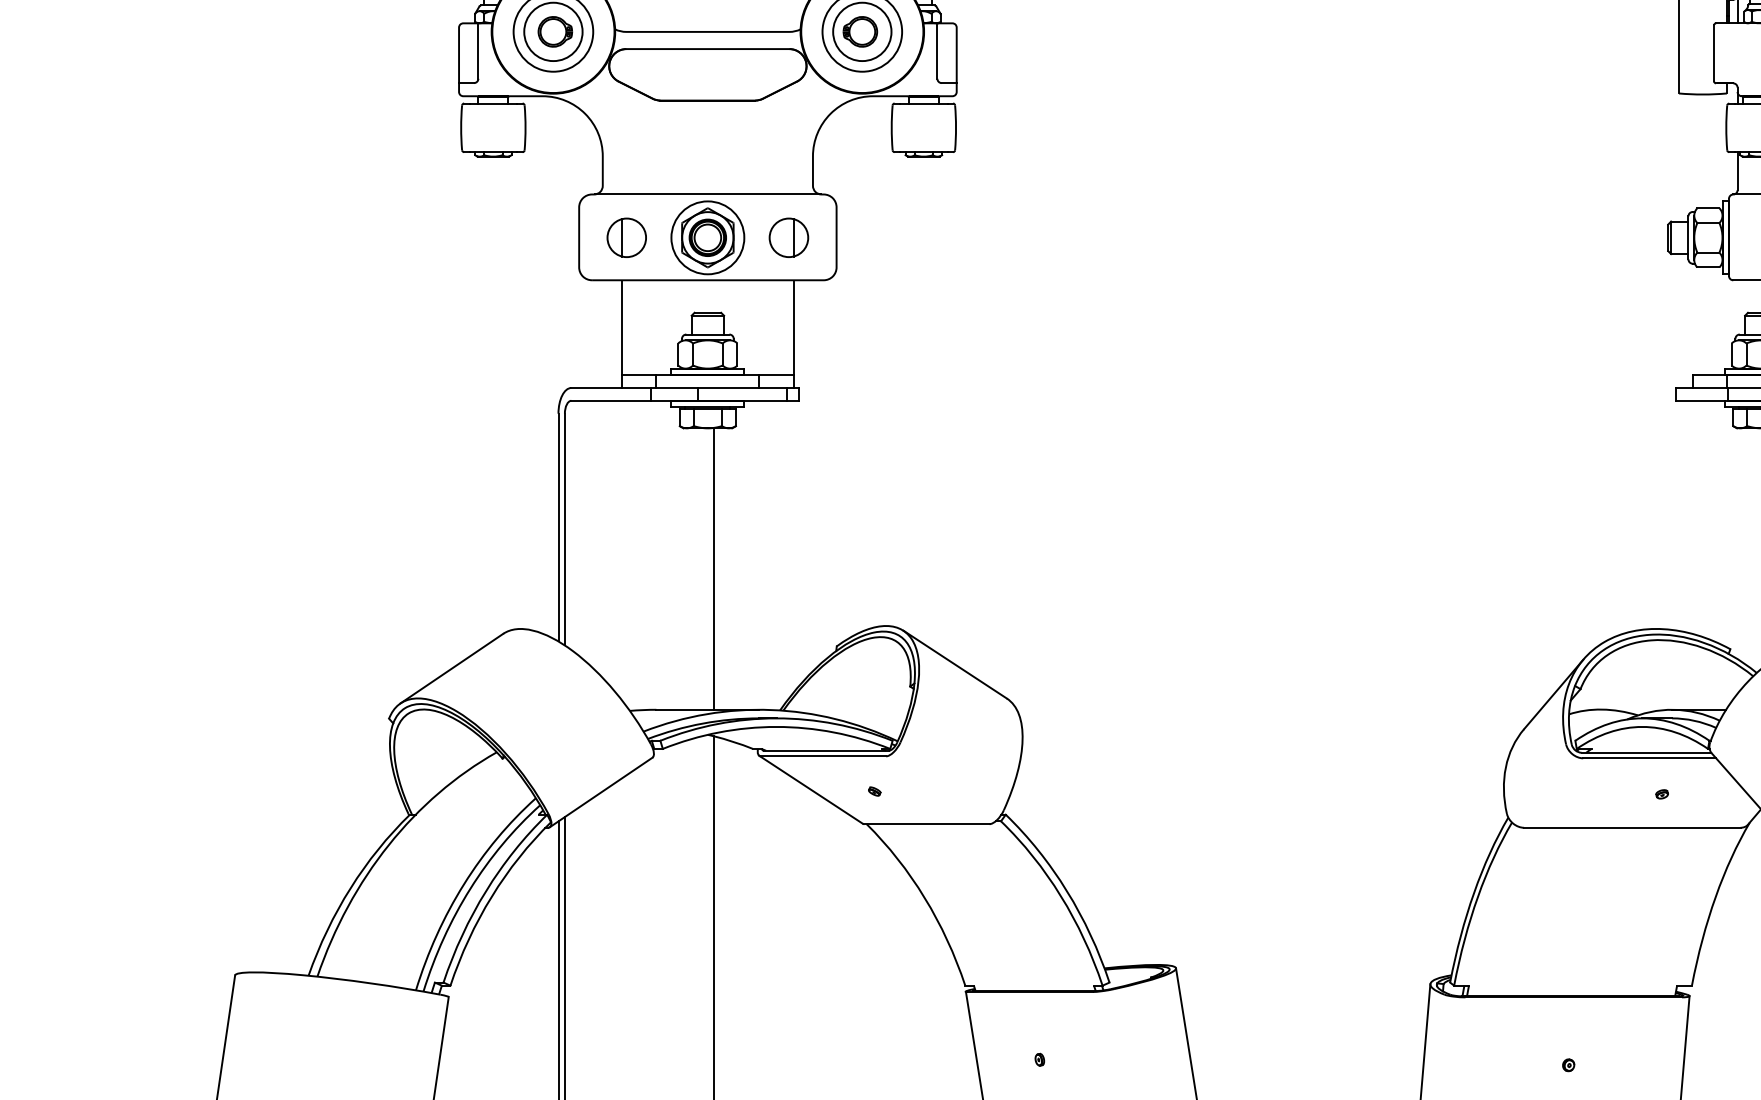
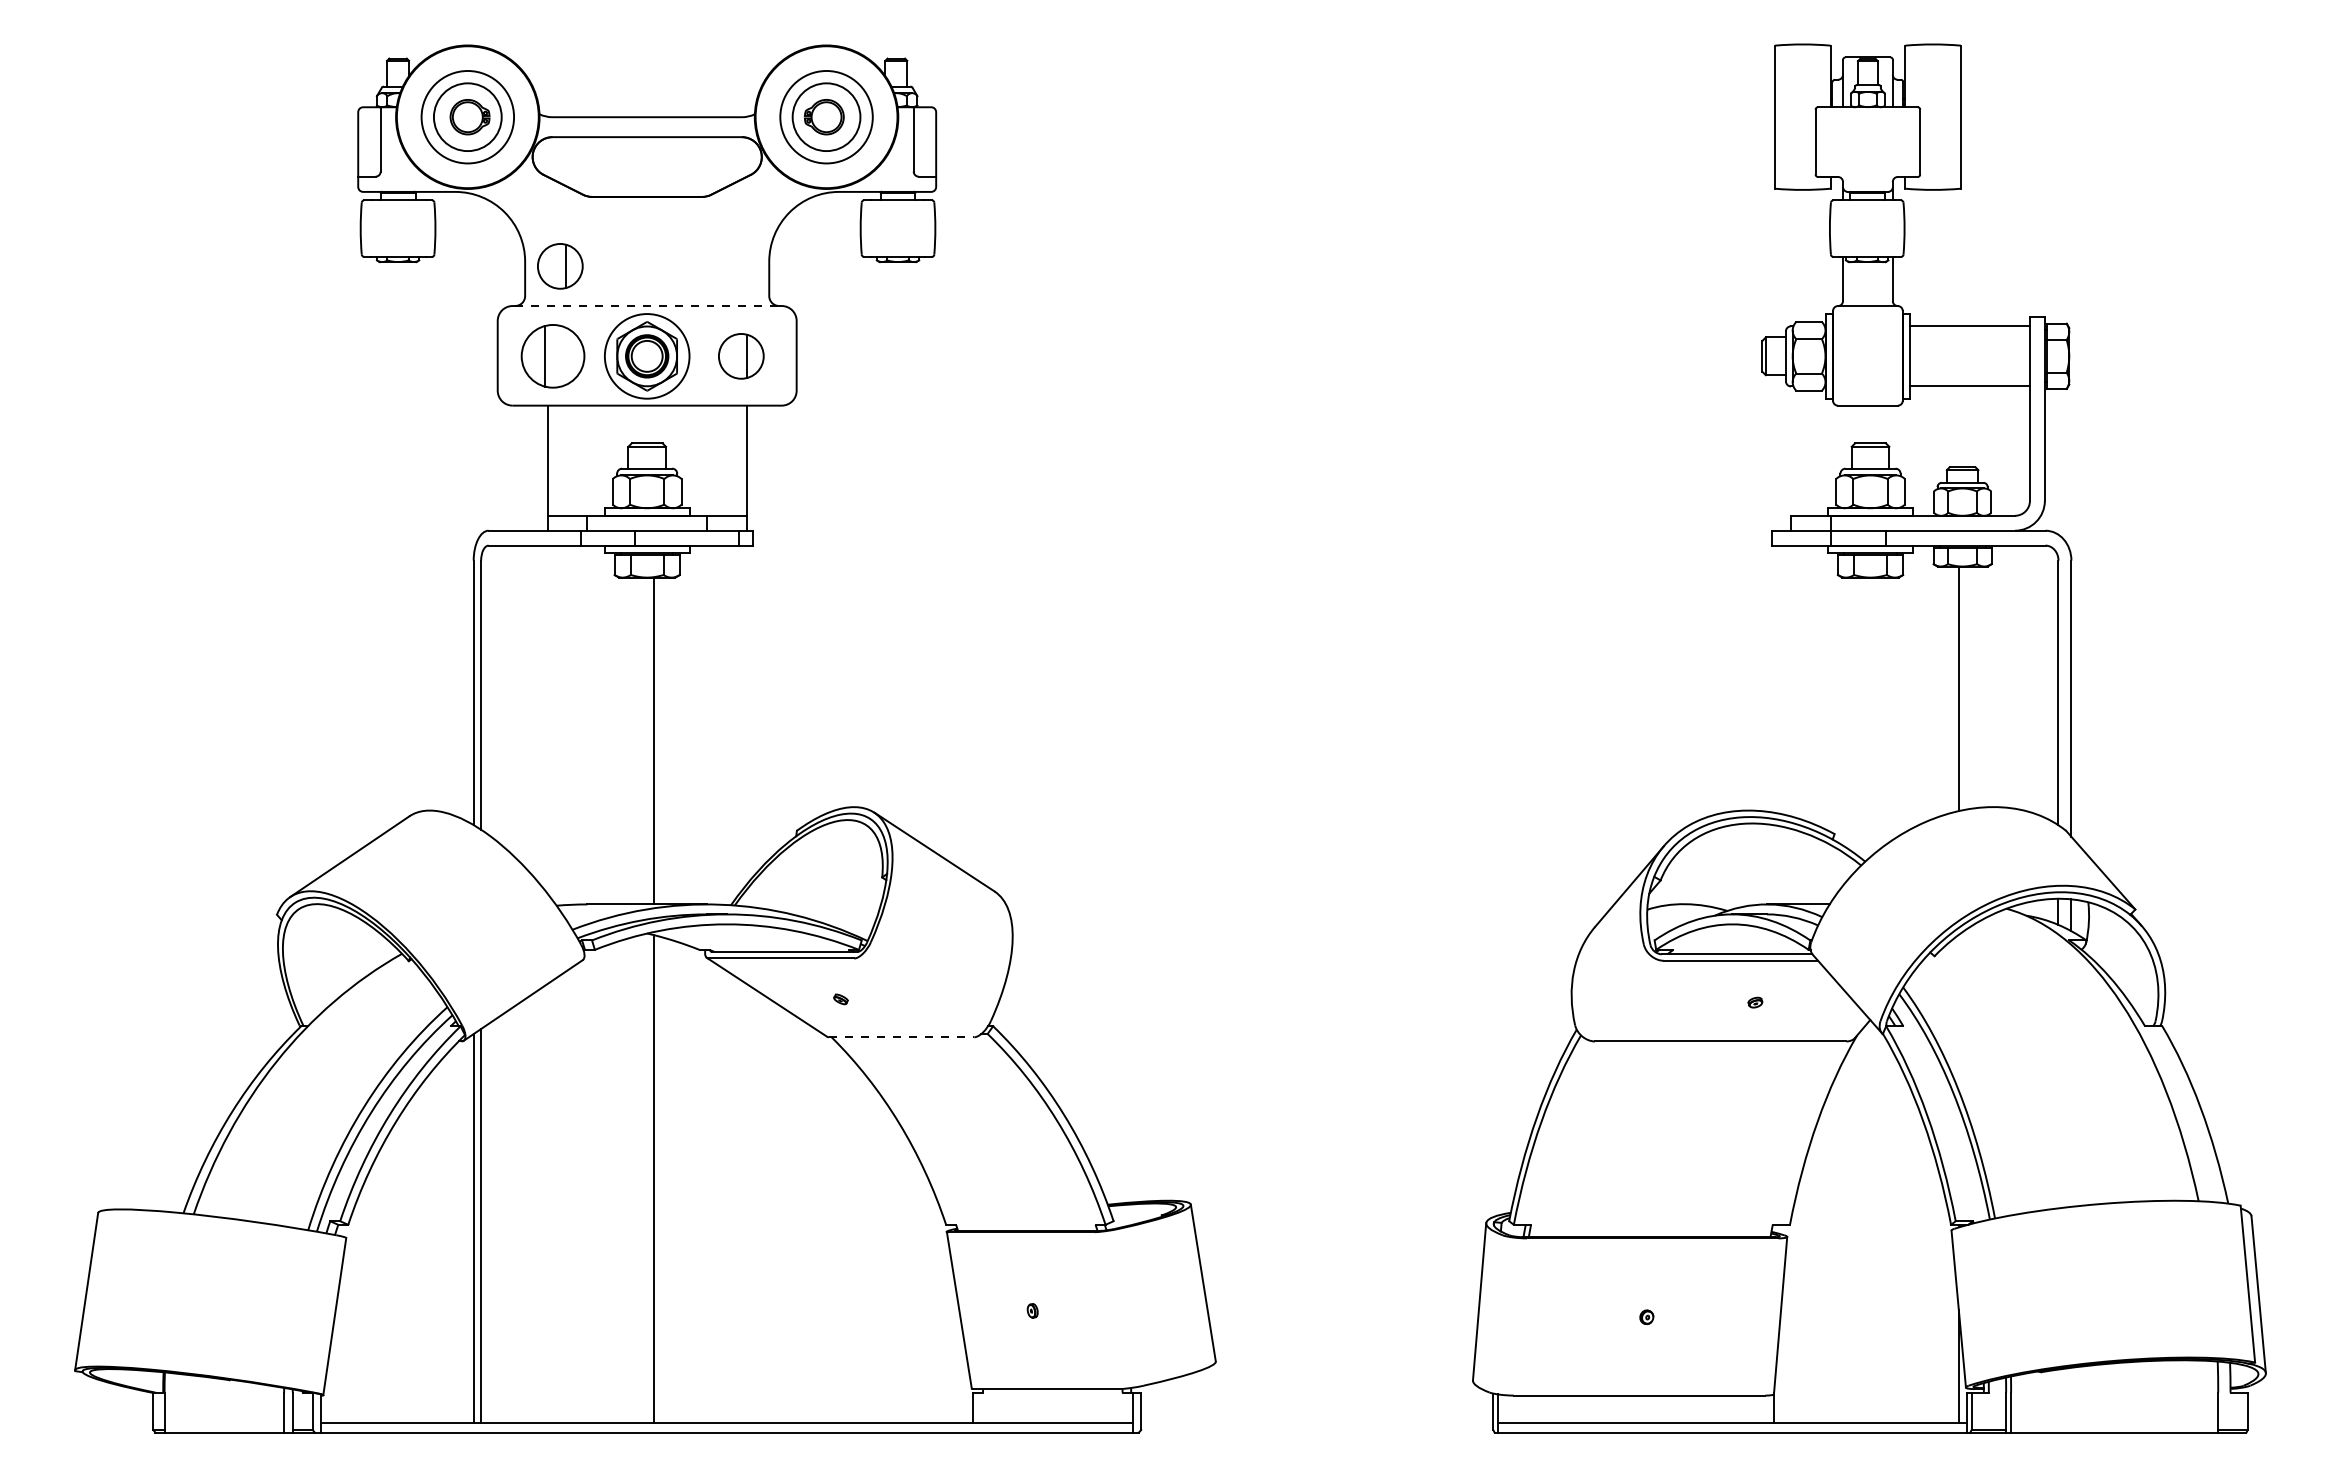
part: (633, 160) -> (560, 266), added
line: (708, 194) -> (647, 306), solid -> dashed
part: (626, 237) -> (552, 356), size x1.4
line: (926, 824) -> (901, 1037), solid -> dashed

